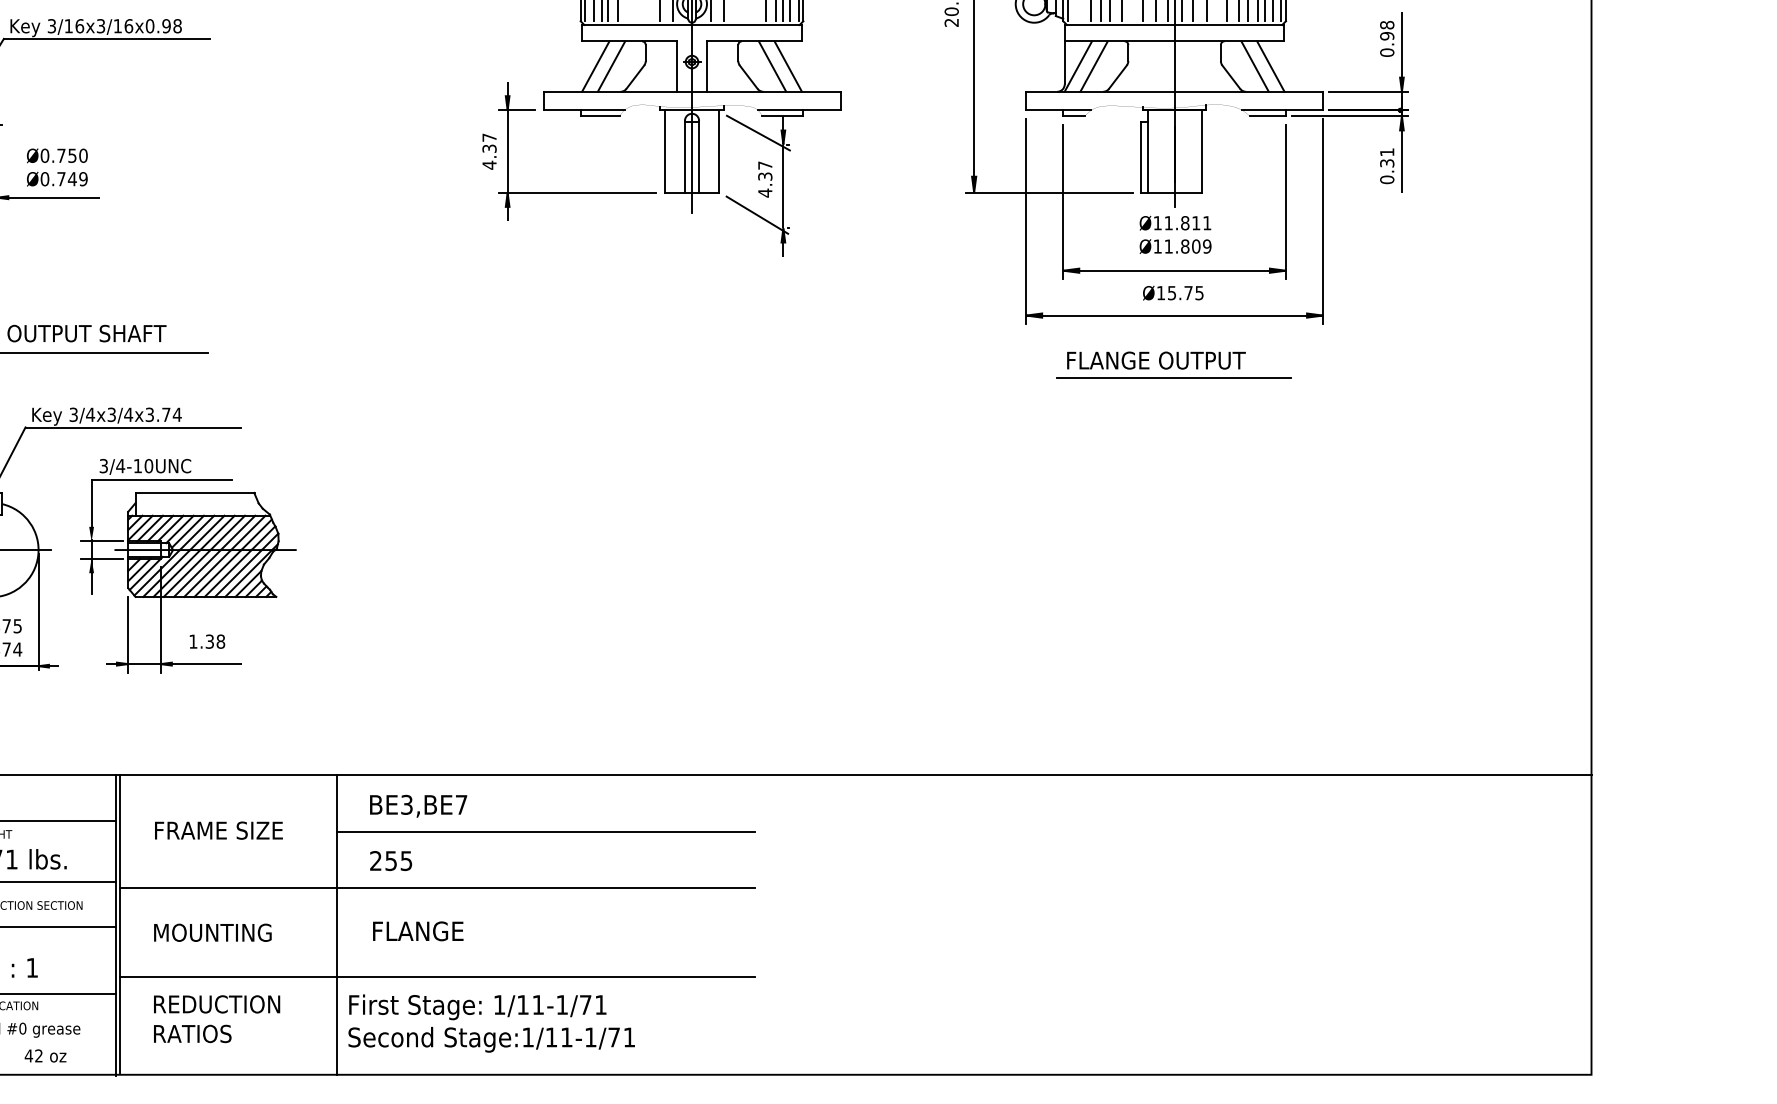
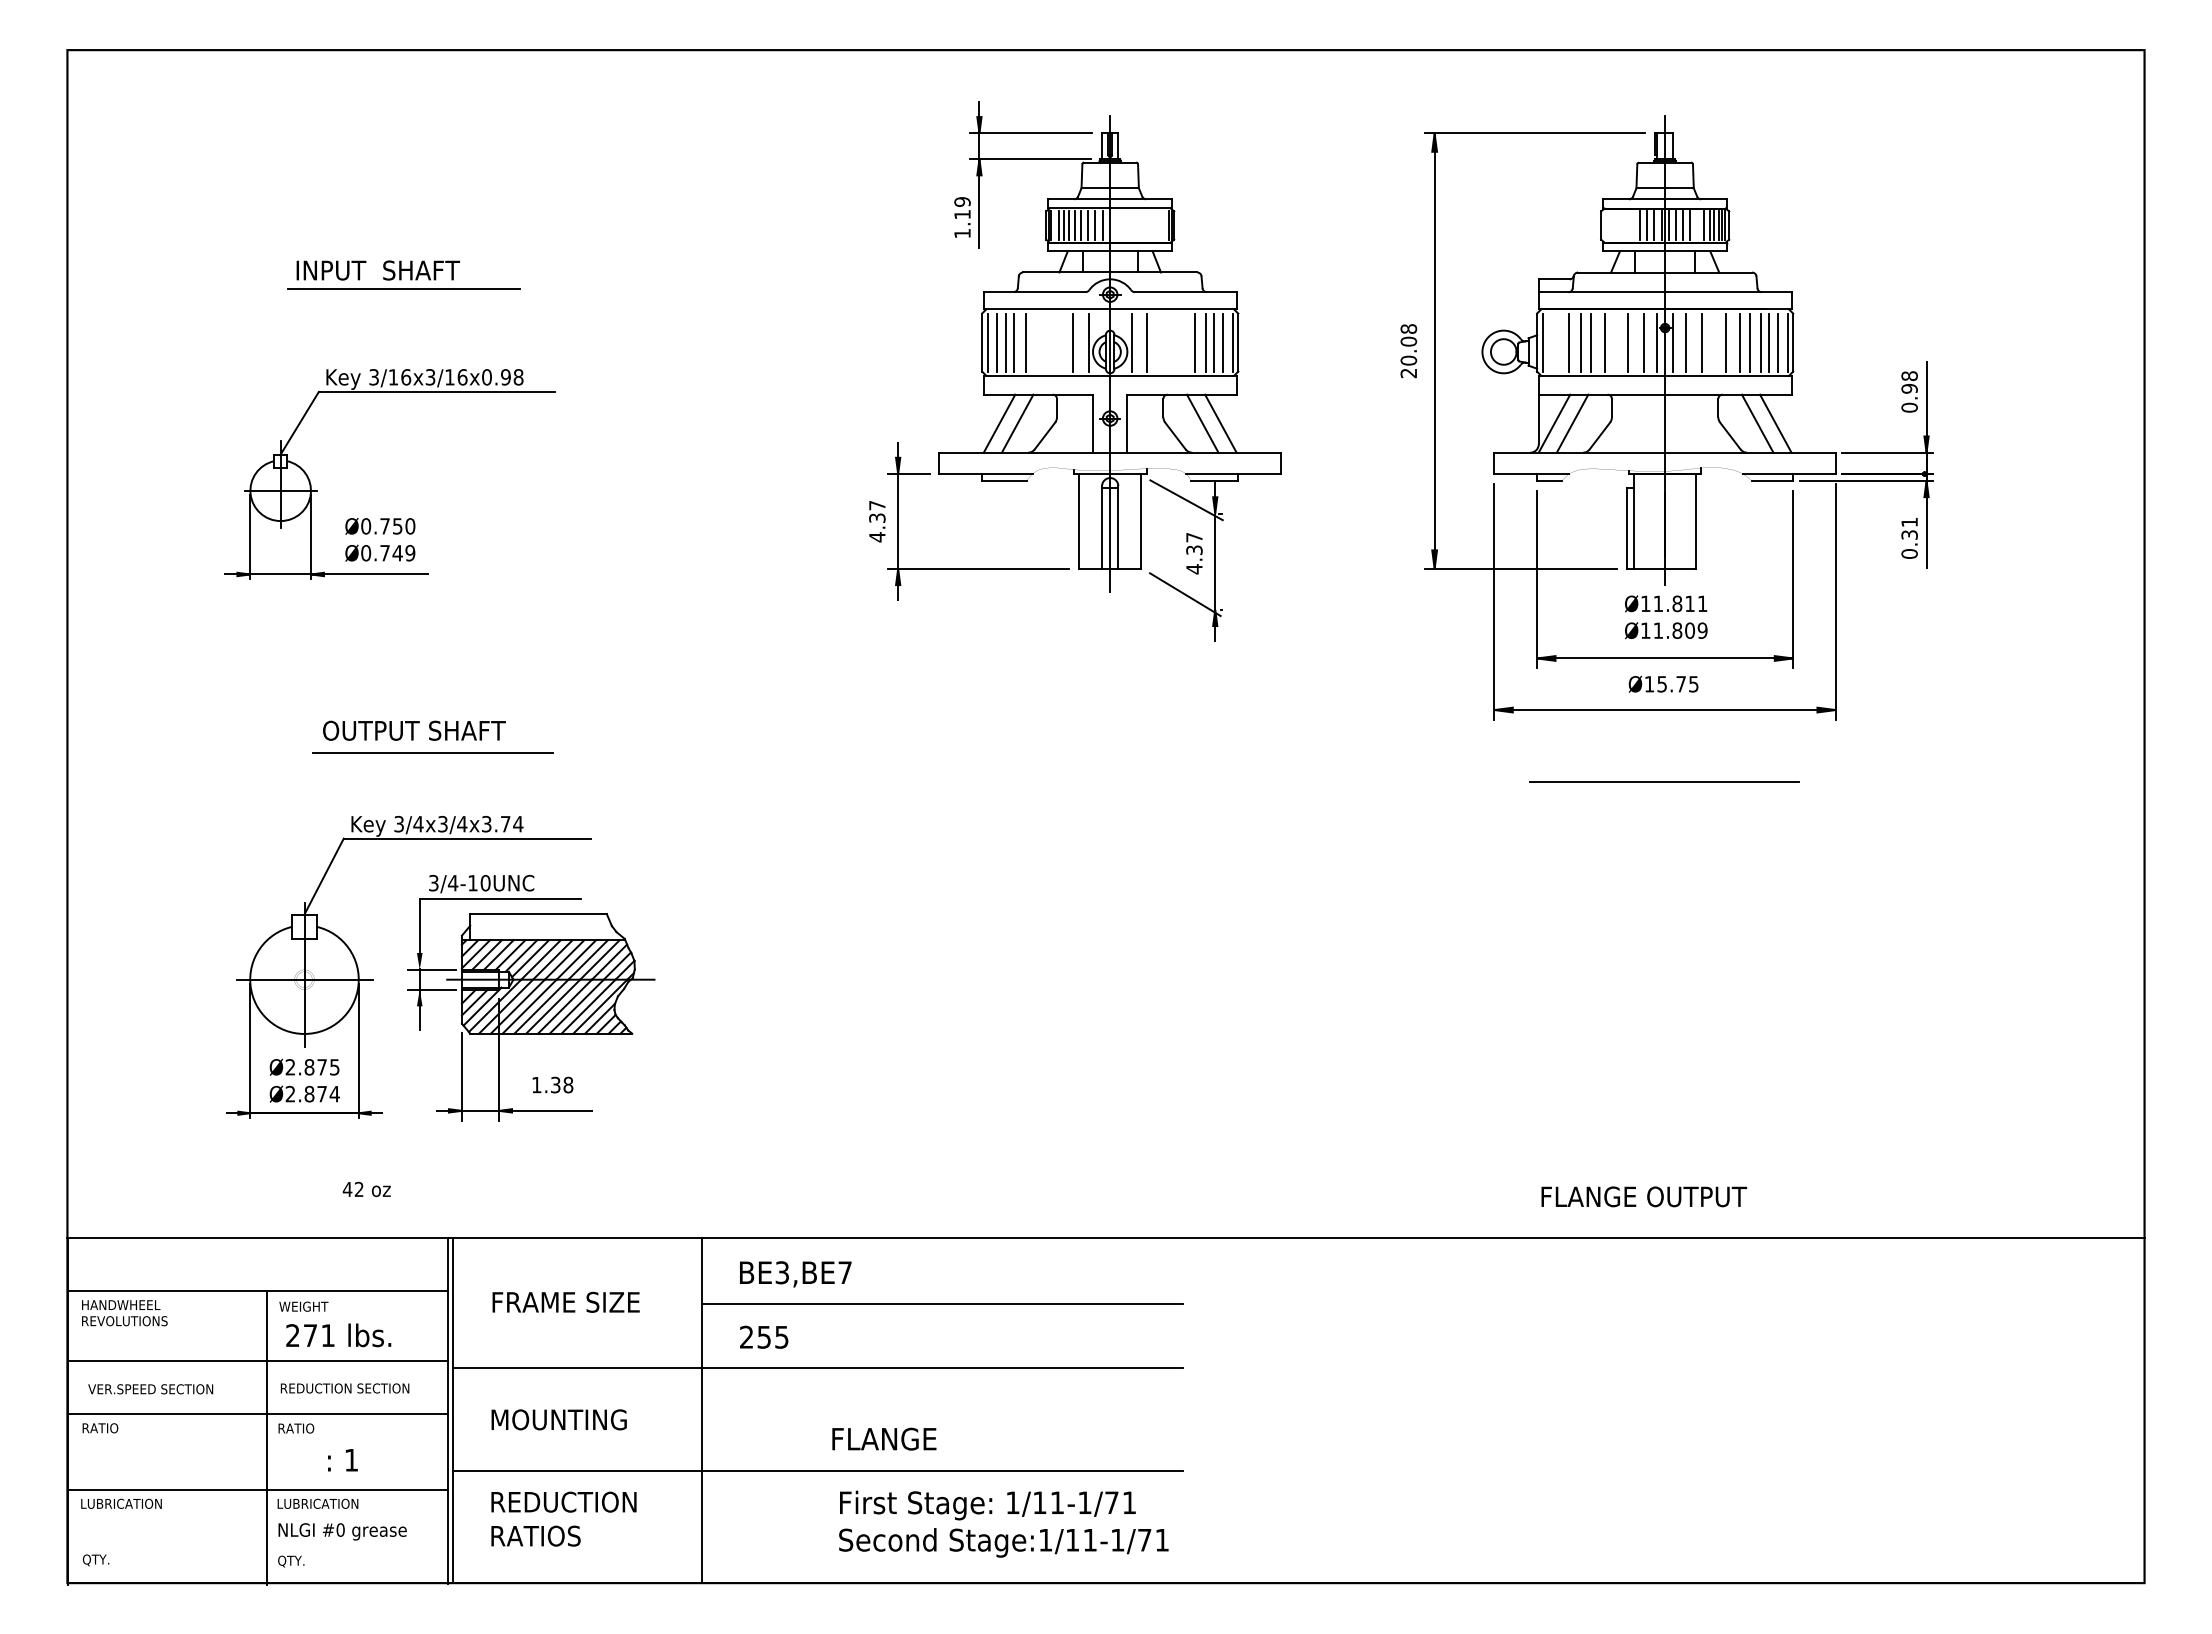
text: (1156, 360) -> (1644, 1196), moved
text: (418, 930) -> (884, 1438), moved
text: (491, 1022) -> (1003, 1523), moved
text: (45, 1055) -> (366, 1189), moved

